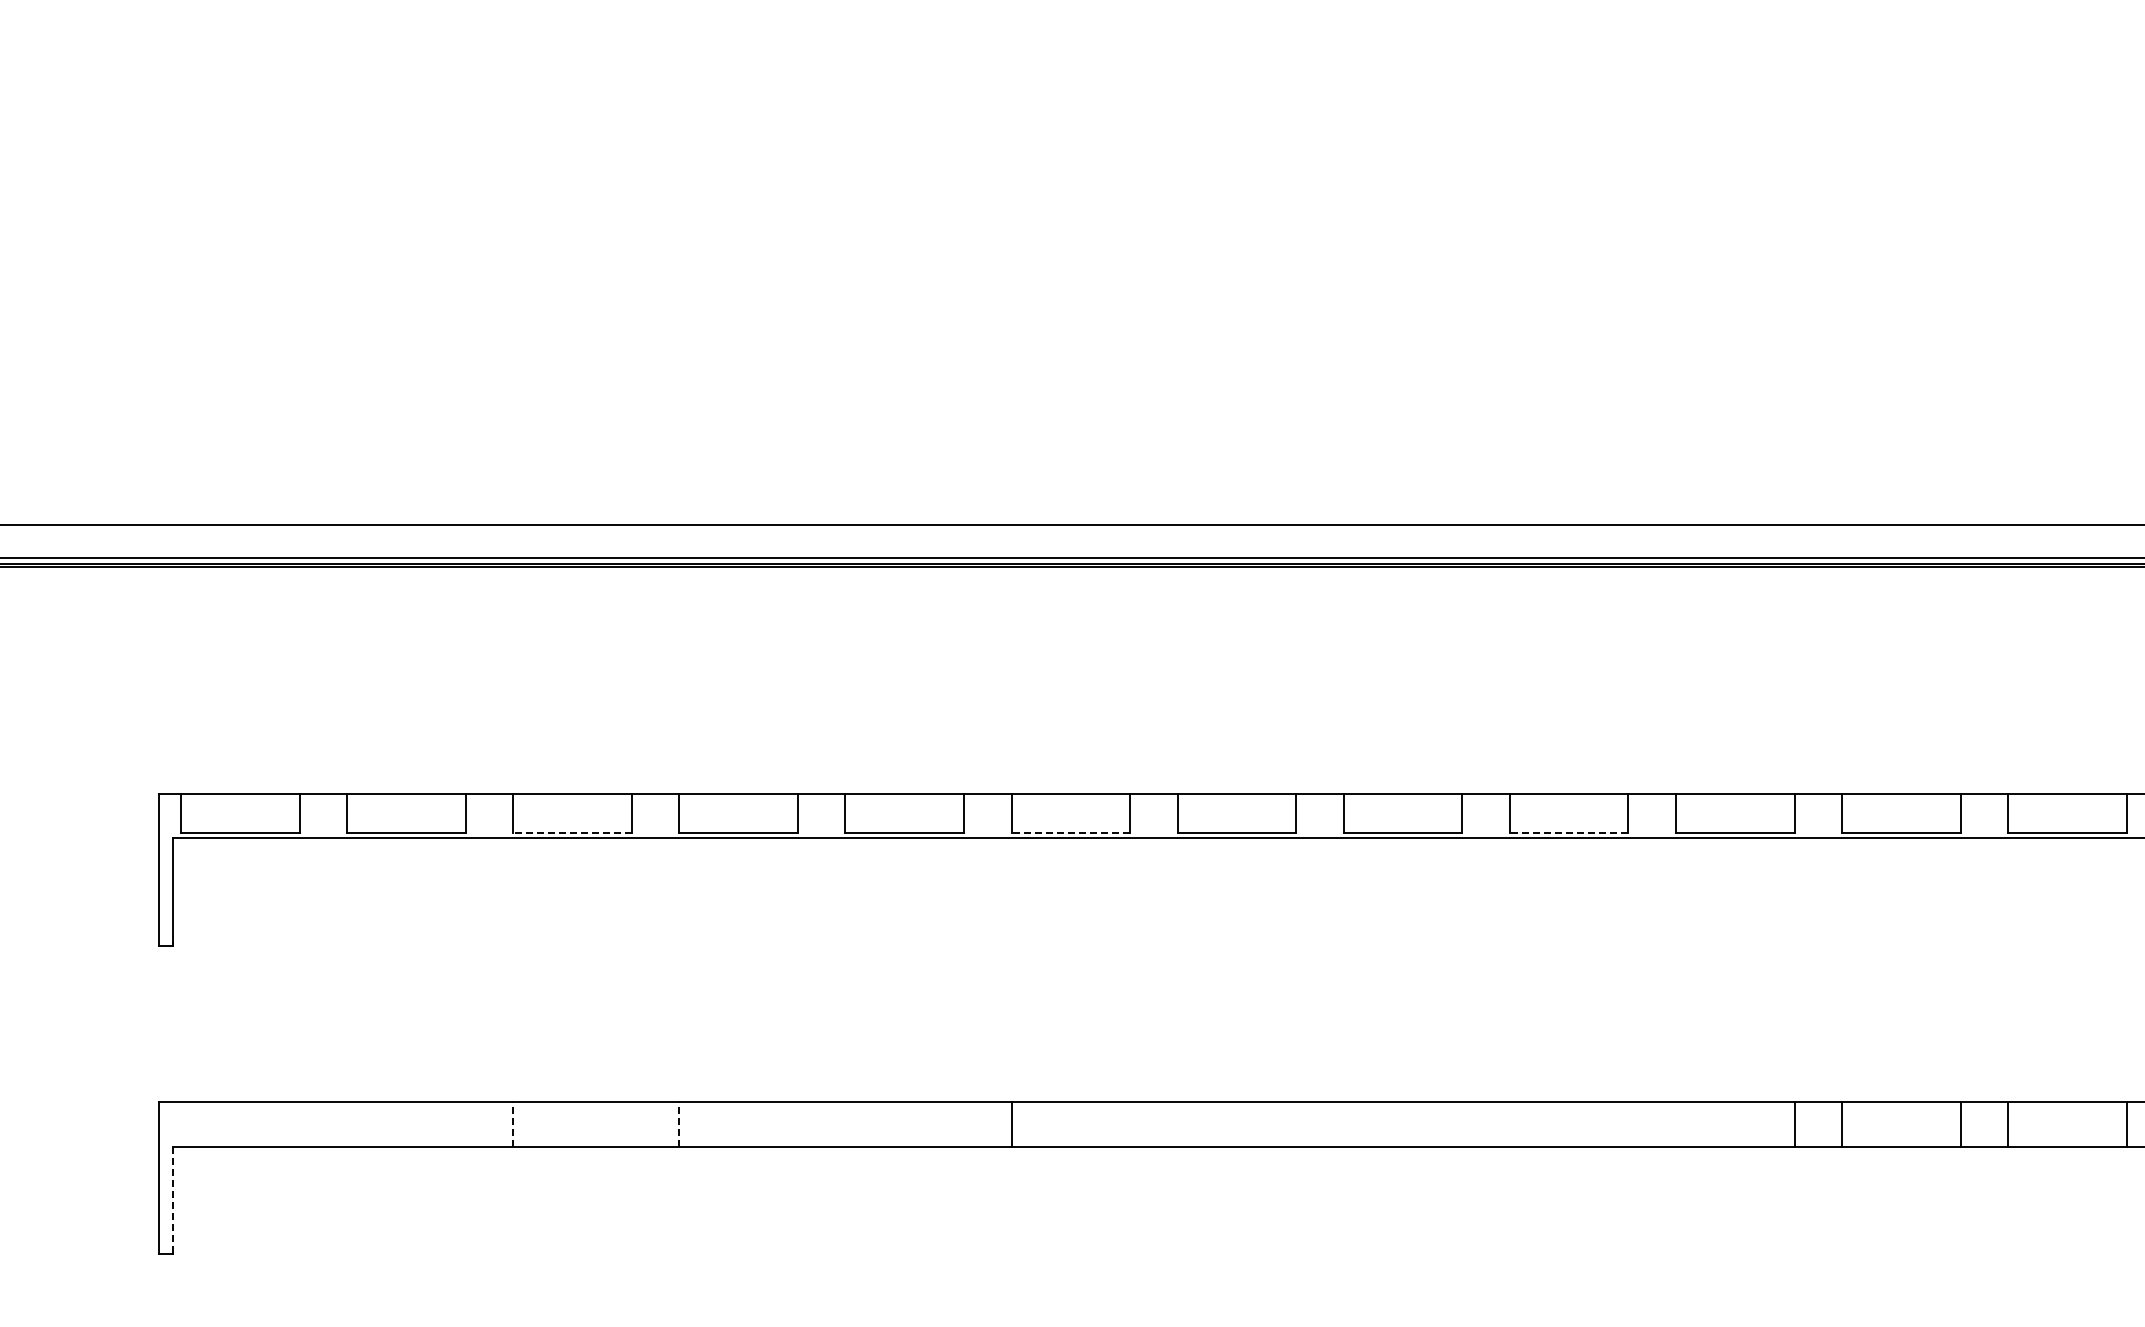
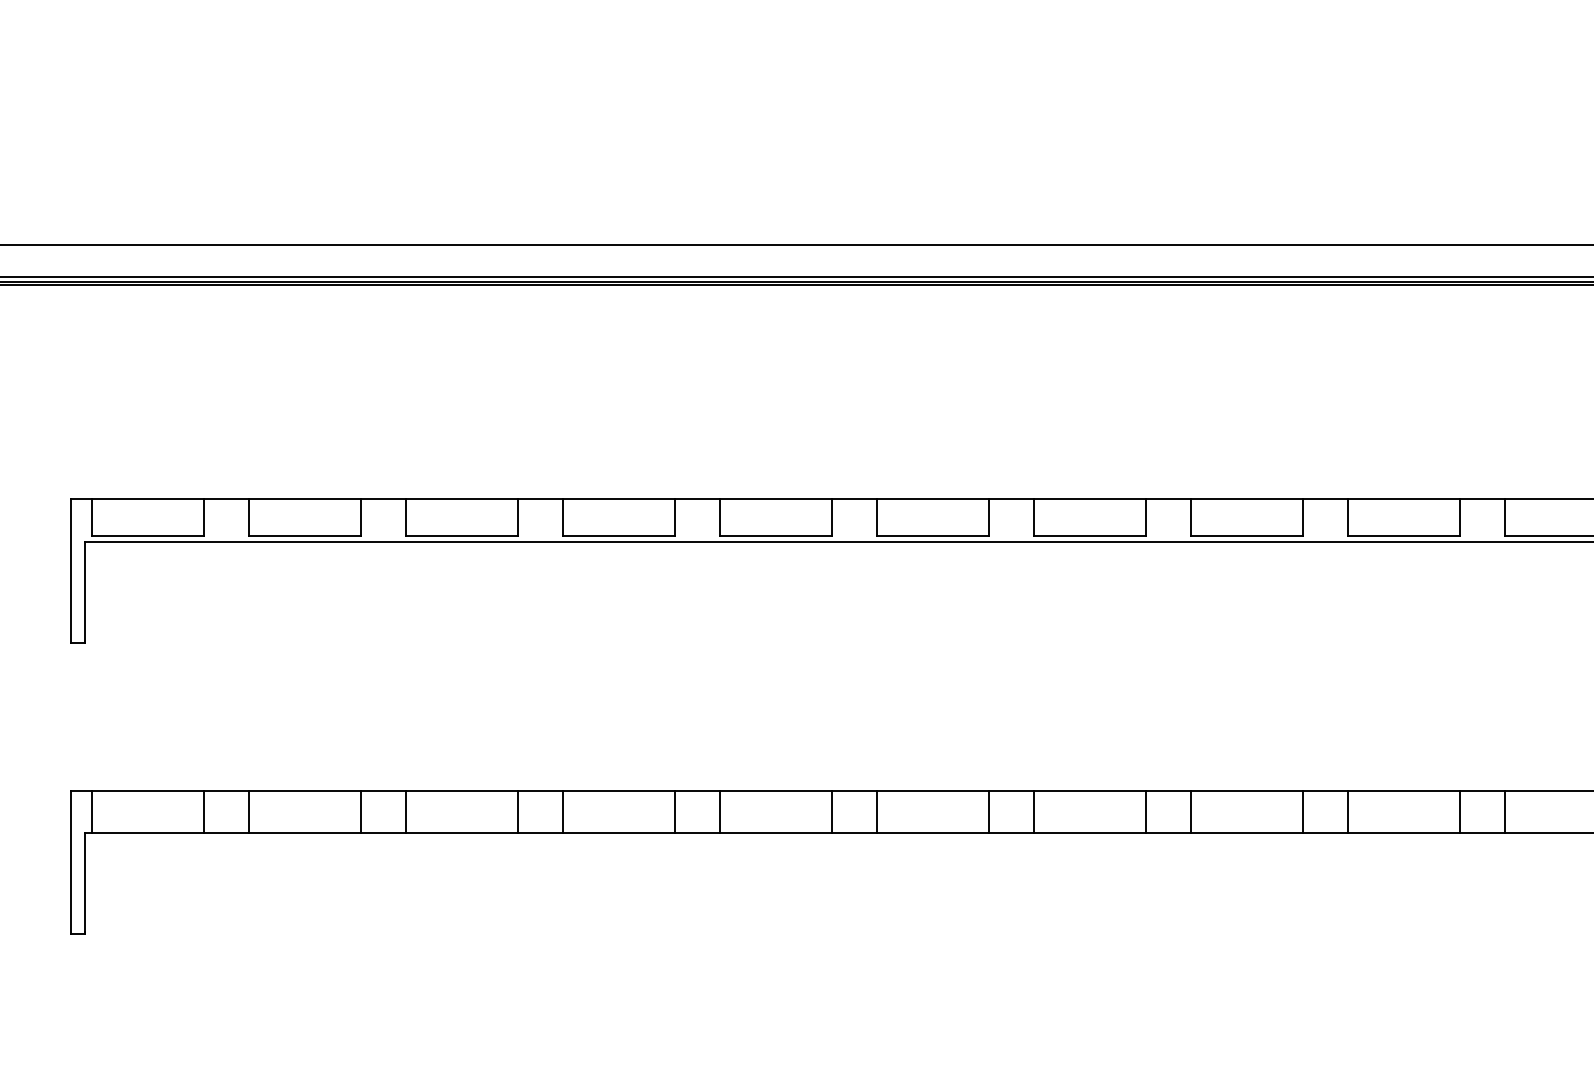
line: (572, 832) -> (461, 536), dashed -> solid
line: (1070, 832) -> (932, 536), dashed -> solid
line: (1568, 832) -> (1403, 536), dashed -> solid
line: (181, 1124) -> (92, 811), added
line: (299, 1124) -> (203, 811), added
line: (347, 1124) -> (249, 811), added
line: (465, 1124) -> (360, 811), added
line: (513, 1124) -> (406, 811), dashed -> solid
line: (631, 1124) -> (517, 811), added
line: (679, 1124) -> (563, 811), dashed -> solid
line: (797, 1124) -> (674, 811), added
line: (845, 1124) -> (719, 811), added
line: (964, 1124) -> (832, 811), added
line: (1130, 1124) -> (989, 811), added
line: (1177, 1124) -> (1033, 811), added
line: (1296, 1124) -> (1146, 811), added
line: (1343, 1124) -> (1190, 811), added
line: (1462, 1124) -> (1303, 811), added
line: (1509, 1124) -> (1347, 811), added
line: (1628, 1124) -> (1459, 811), added
line: (1675, 1124) -> (1504, 811), added
line: (173, 1199) -> (84, 882), dashed -> solid

